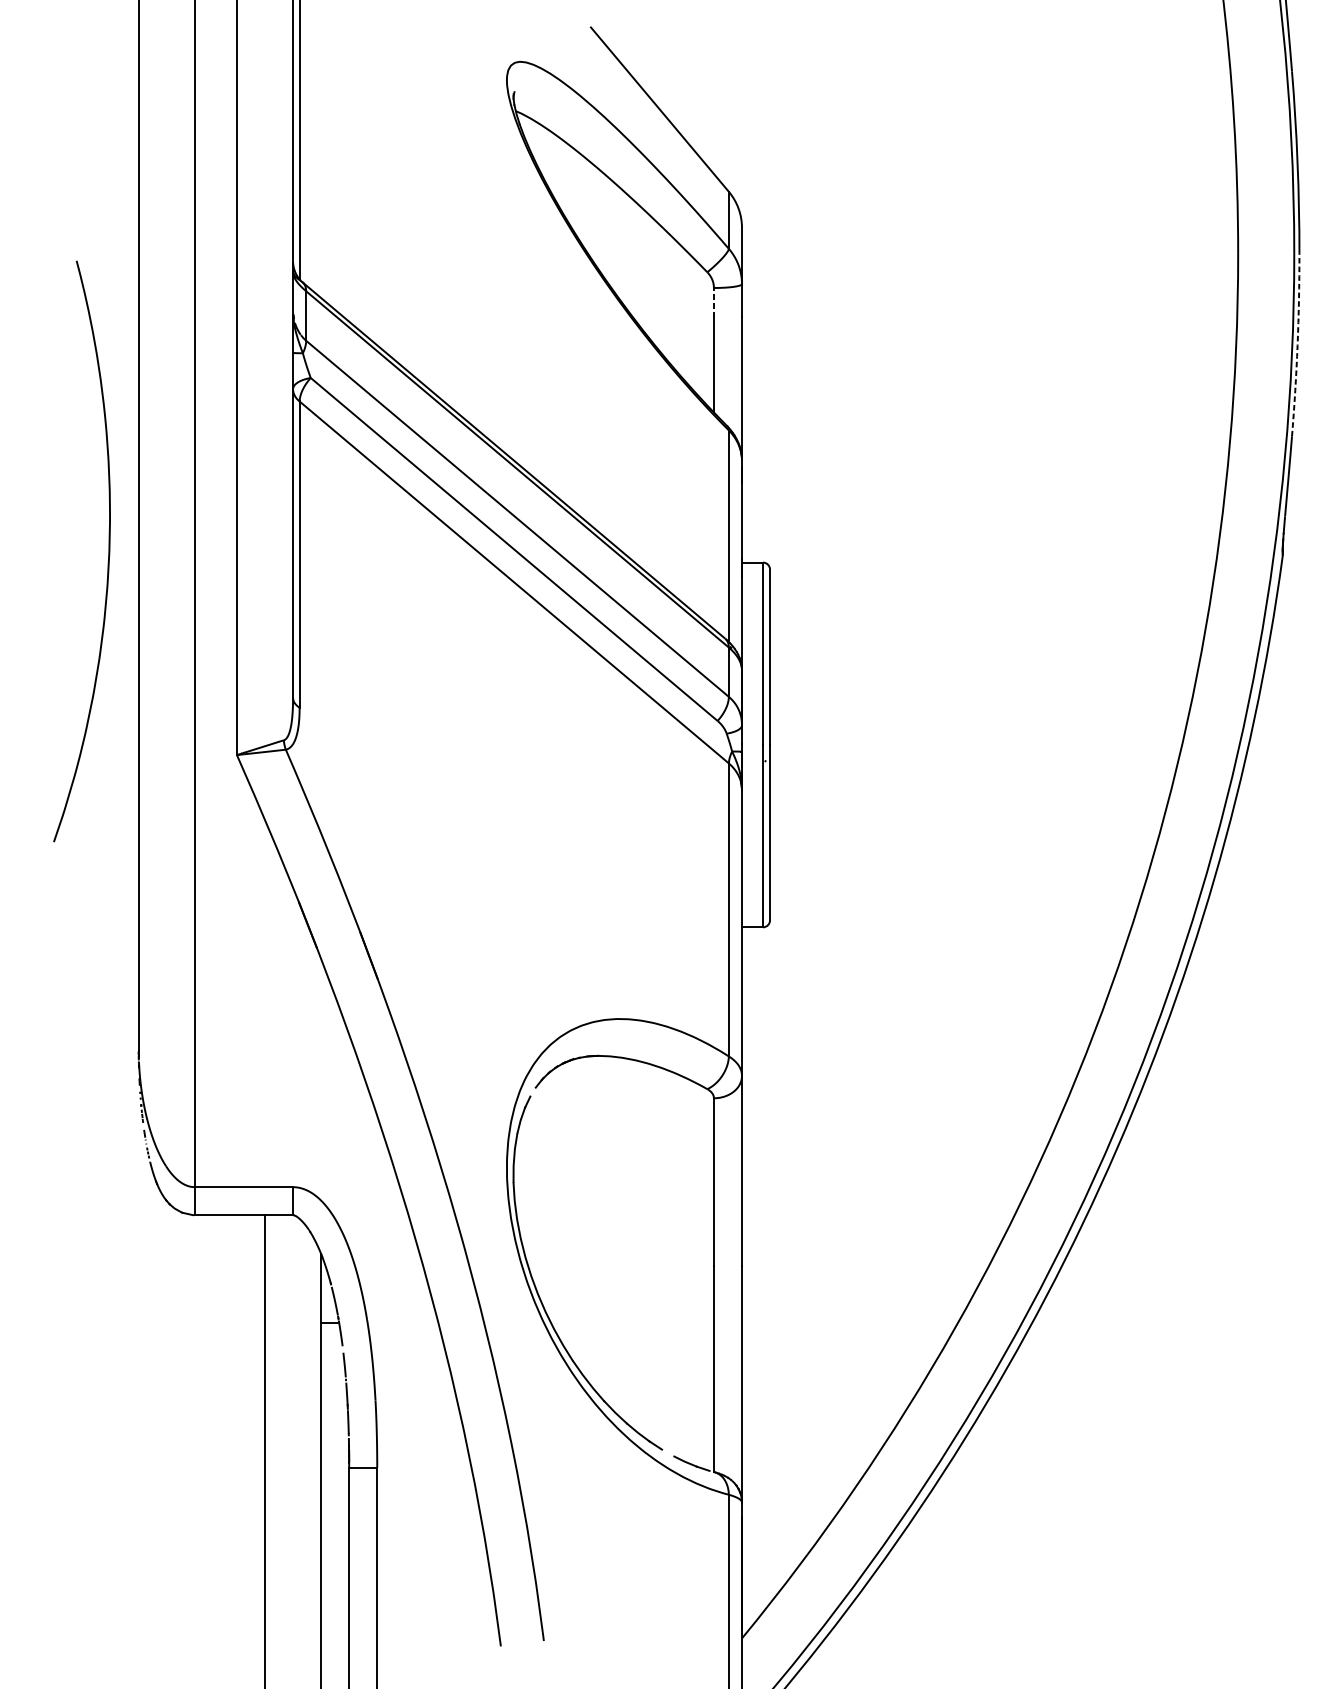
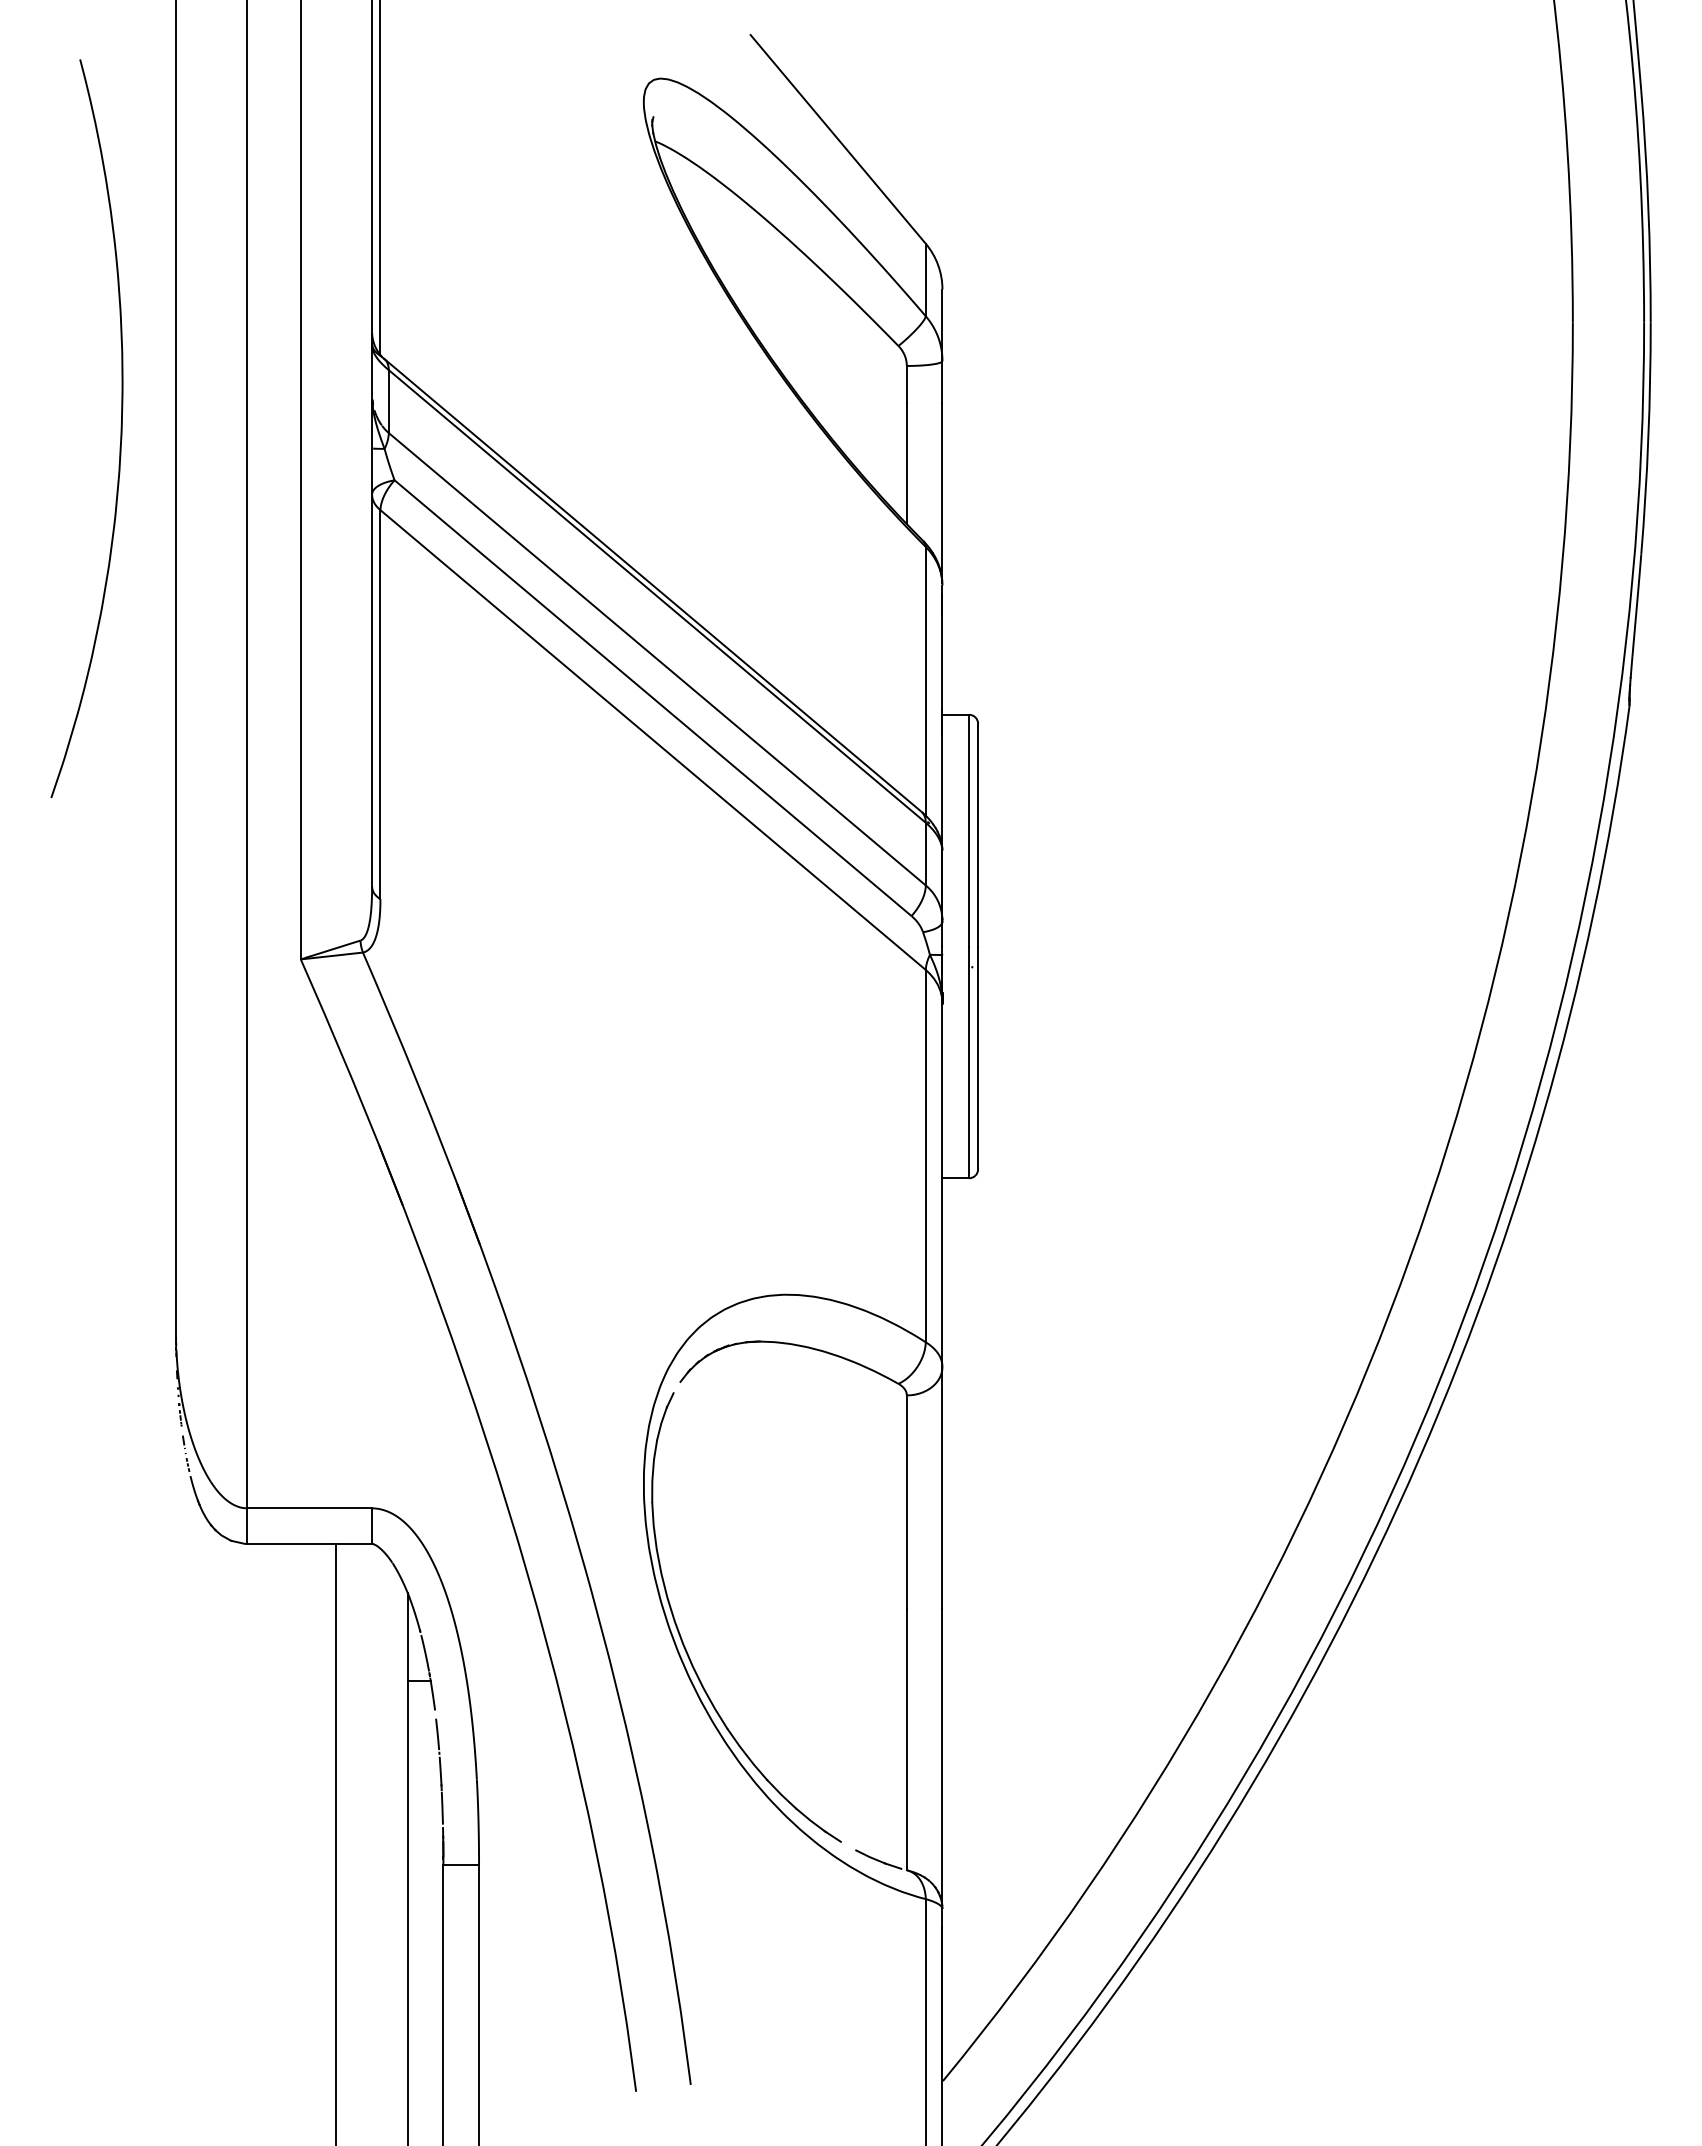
line: (713, 302) -> (906, 384), dashed -> solid
arc: (1297, 345) -> (1648, 438), dashed -> solid
curve: (108, 551) -> (120, 428), moved

